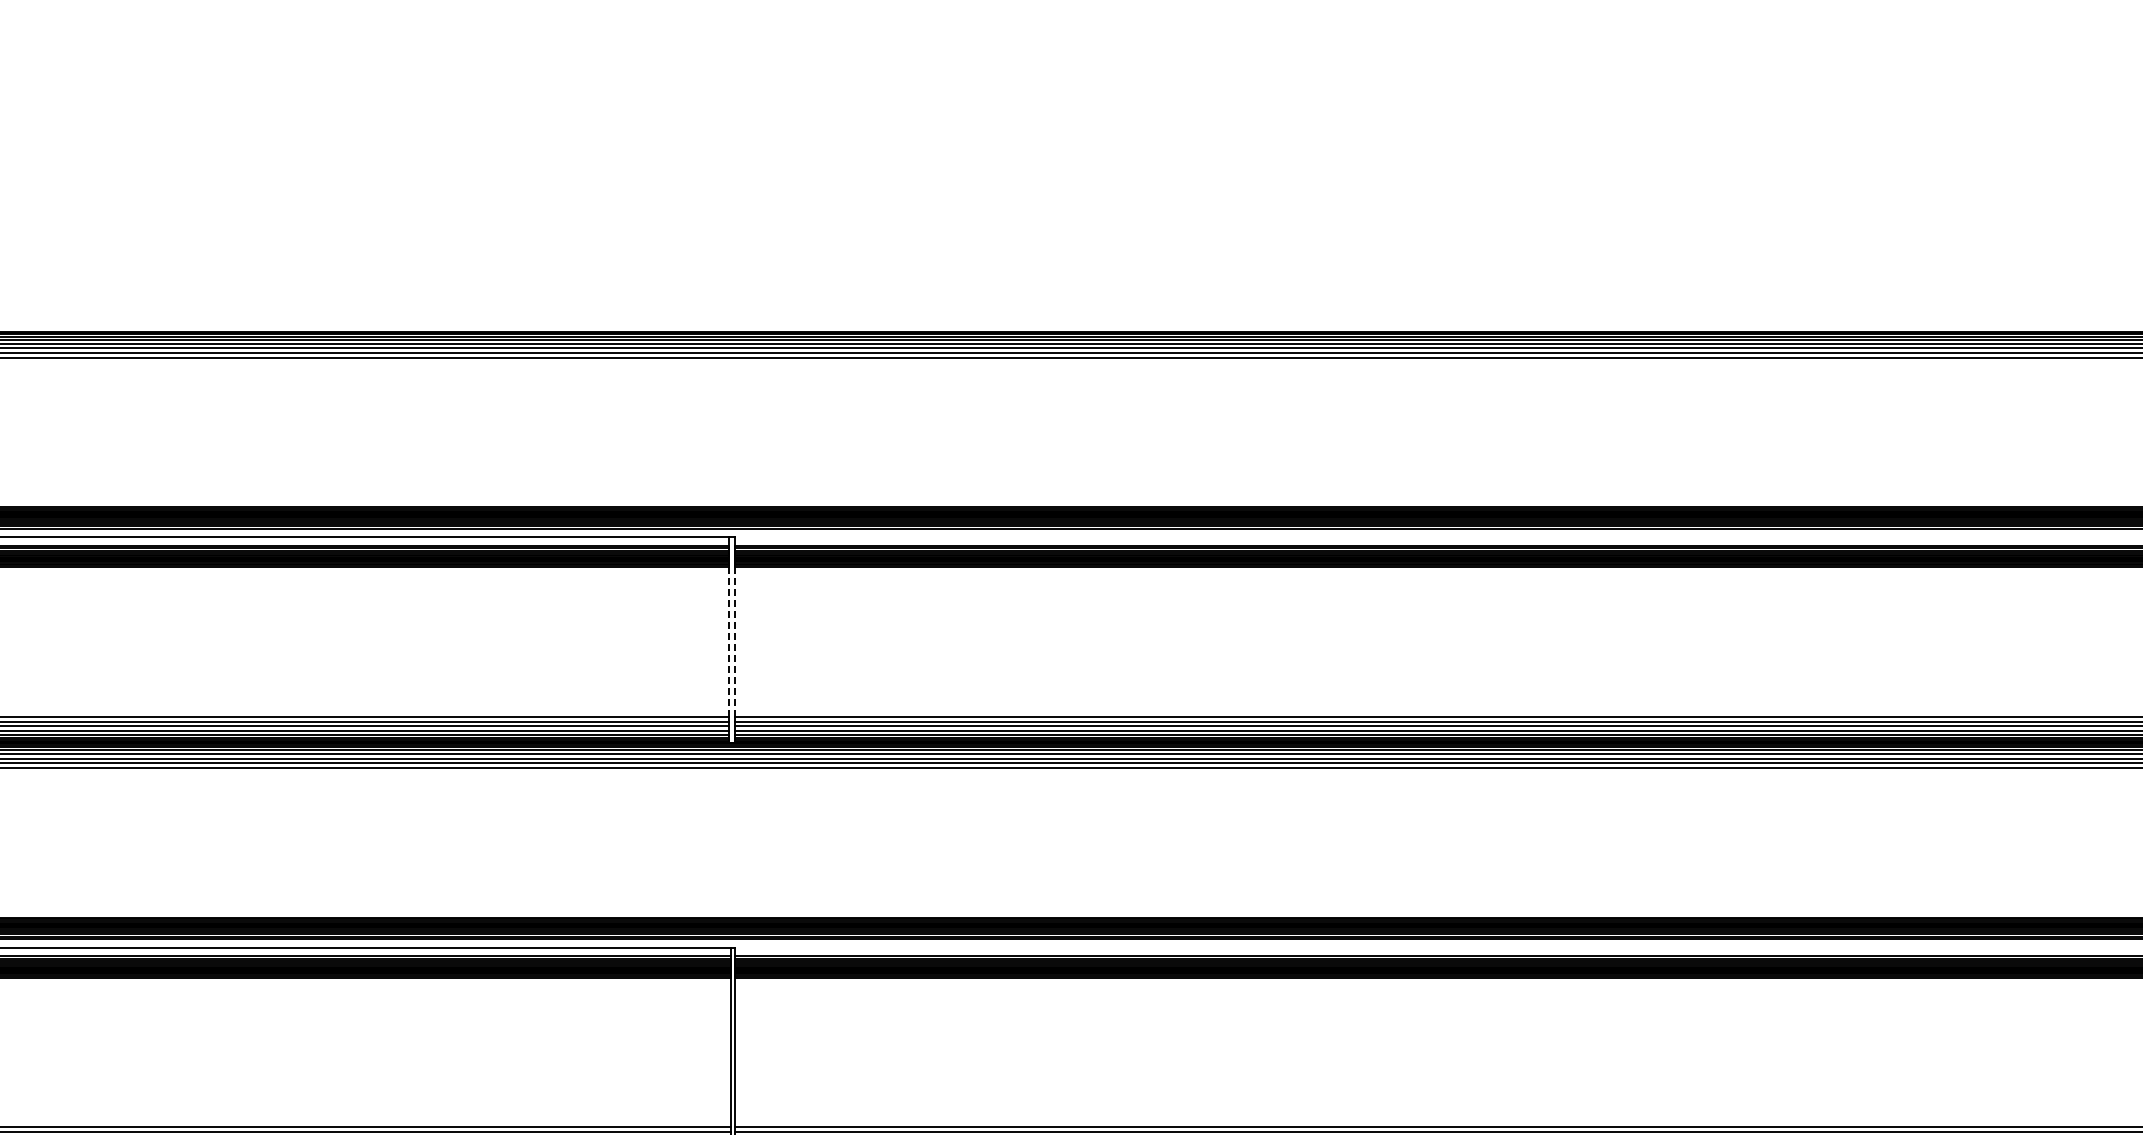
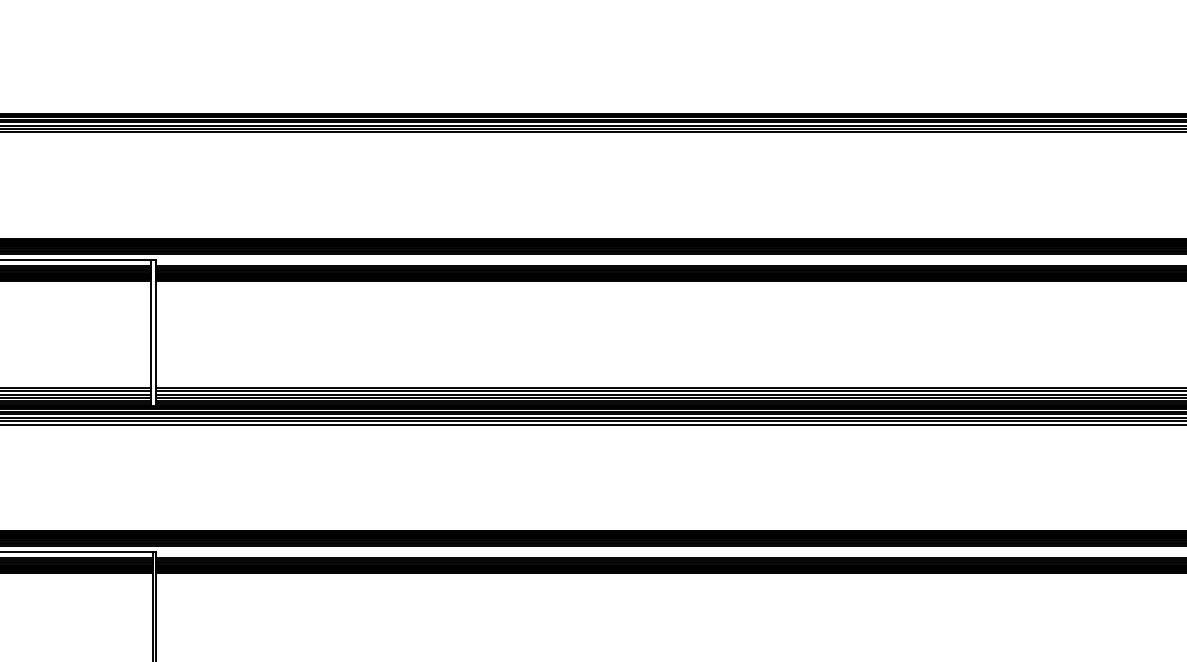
line: (728, 641) -> (151, 334), dashed -> solid
line: (734, 641) -> (155, 334), dashed -> solid

